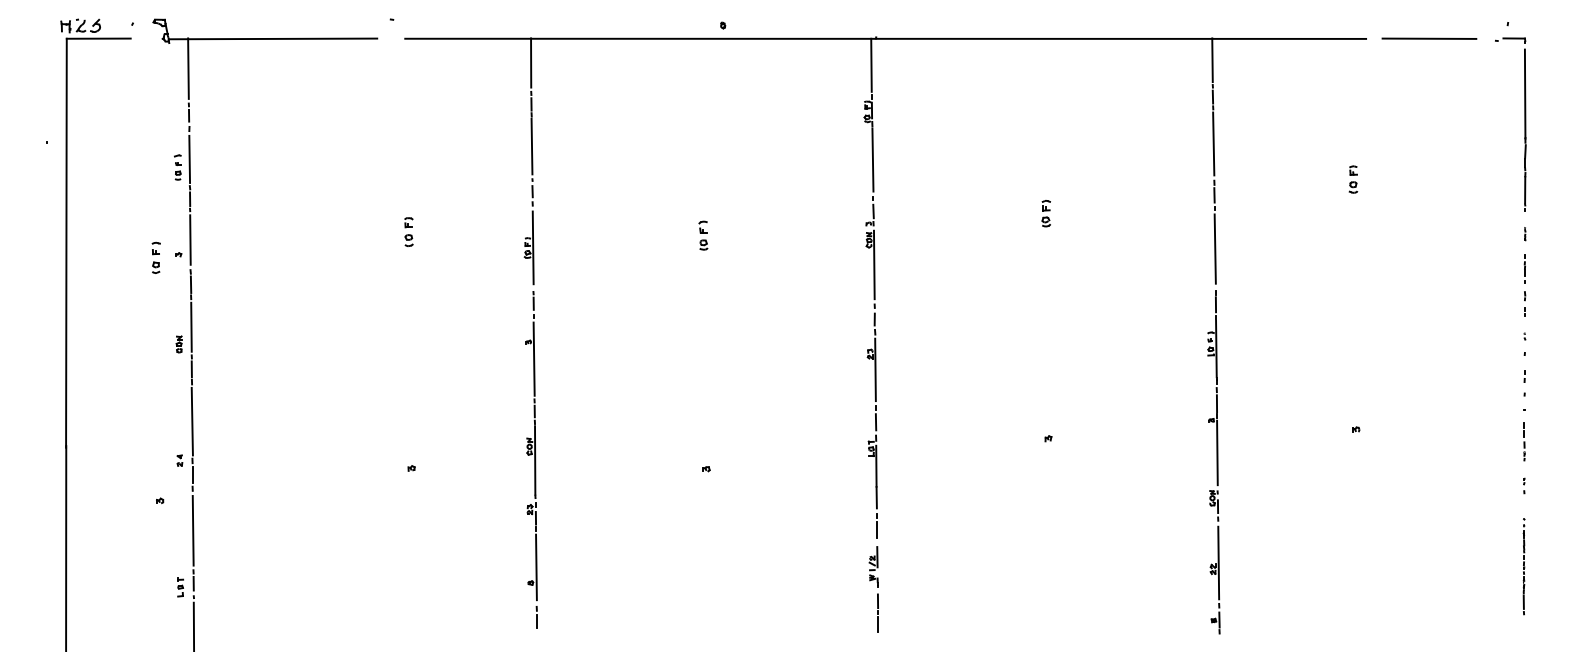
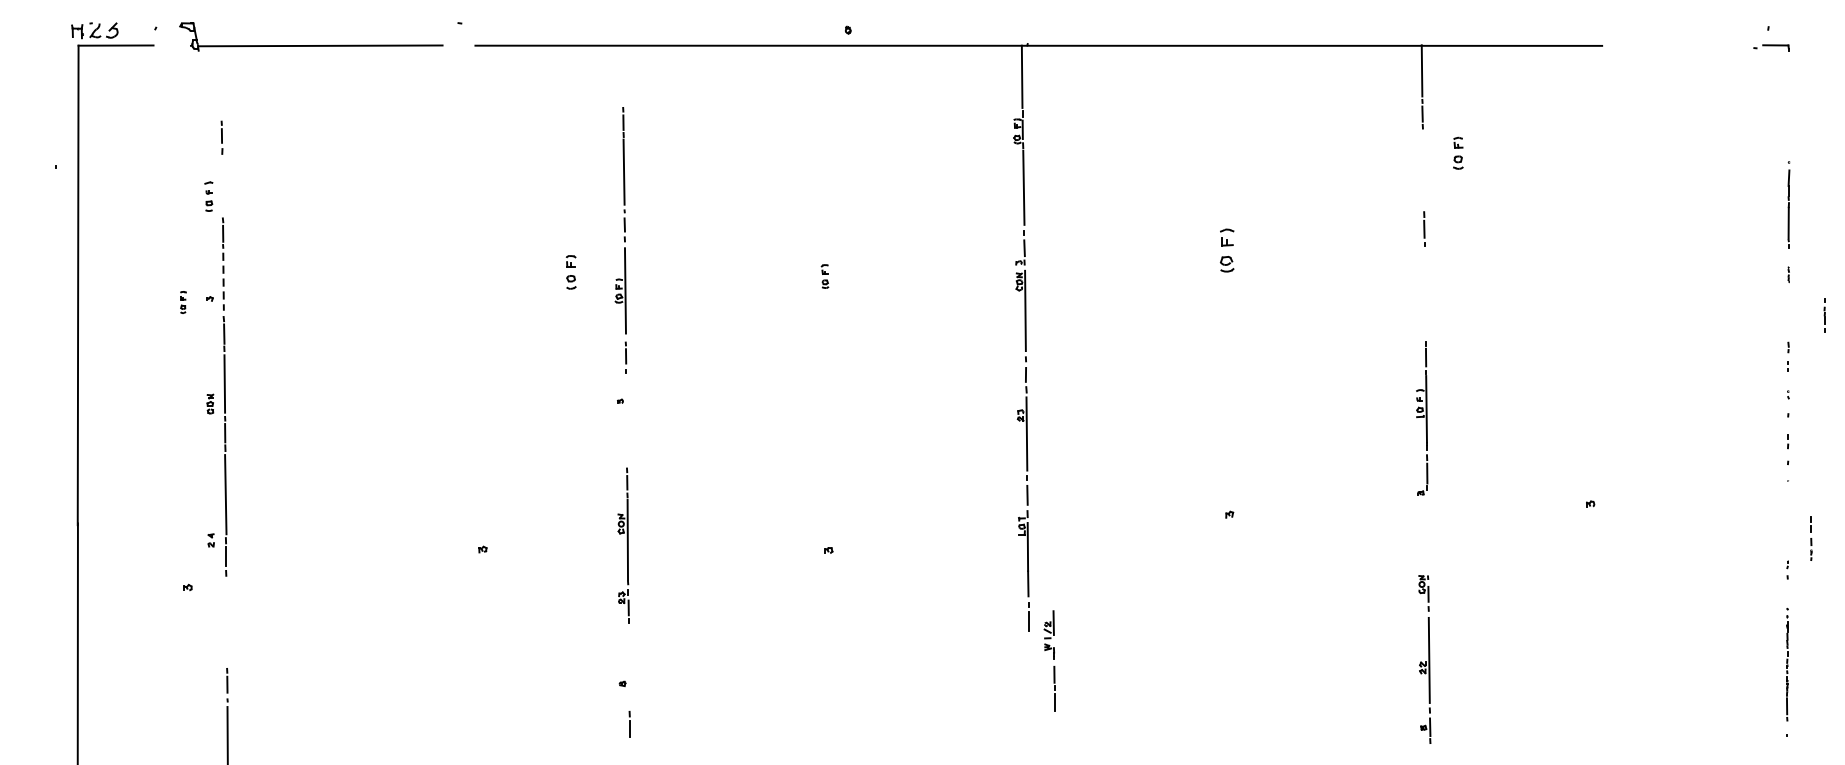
line: (1429, 38) -> (1676, 45), removed
line: (531, 62) -> (623, 73), removed
line: (188, 68) -> (221, 80), removed
line: (1524, 95) -> (1787, 112), removed
line: (1213, 143) -> (1423, 168), removed
line: (189, 158) -> (222, 186), removed
part: (1353, 179) -> (1458, 153), moved
part: (1045, 213) -> (1226, 250), size x1.4
part: (408, 231) -> (570, 271), moved
part: (703, 235) -> (825, 276), size x0.7
line: (190, 240) -> (223, 282), solid -> dashed
line: (1214, 248) -> (1424, 291), removed
part: (155, 257) -> (182, 302), size x0.6
part: (1524, 268) -> (1824, 315), moved
line: (533, 358) -> (625, 420), removed
line: (1524, 441) -> (1811, 537), moved
line: (1217, 452) -> (1427, 530), removed
line: (192, 530) -> (225, 622), removed
line: (536, 567) -> (629, 665), removed
part: (180, 587) -> (211, 689), removed
part: (873, 589) -> (1049, 660), moved

